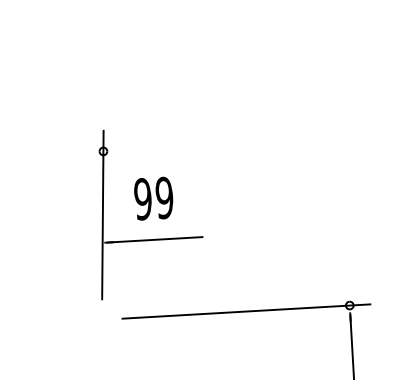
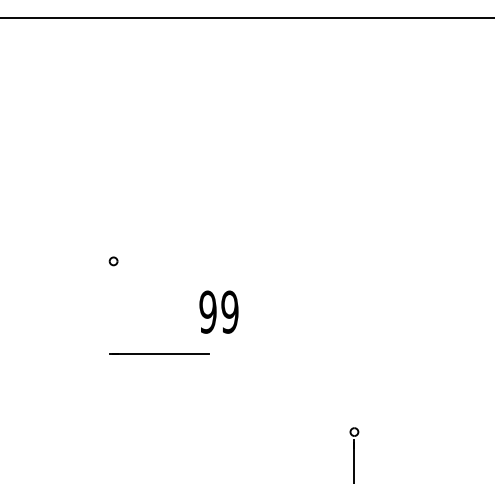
text: (153, 197) -> (218, 311), moved
line: (102, 214) -> (109, 325), removed
line: (246, 311) -> (249, 432), removed

